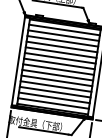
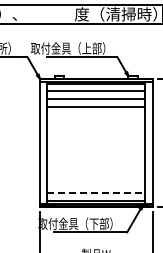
line: (61, 46) -> (95, 114), removed
line: (60, 52) -> (95, 122), removed
line: (59, 58) -> (95, 130), removed
line: (58, 64) -> (95, 138), removed
line: (58, 69) -> (95, 145), removed
line: (57, 74) -> (95, 153), removed
line: (56, 80) -> (95, 161), removed
line: (55, 86) -> (95, 169), removed
line: (54, 92) -> (95, 177), removed
line: (53, 97) -> (95, 185), removed
line: (53, 103) -> (96, 193), solid -> dashed

